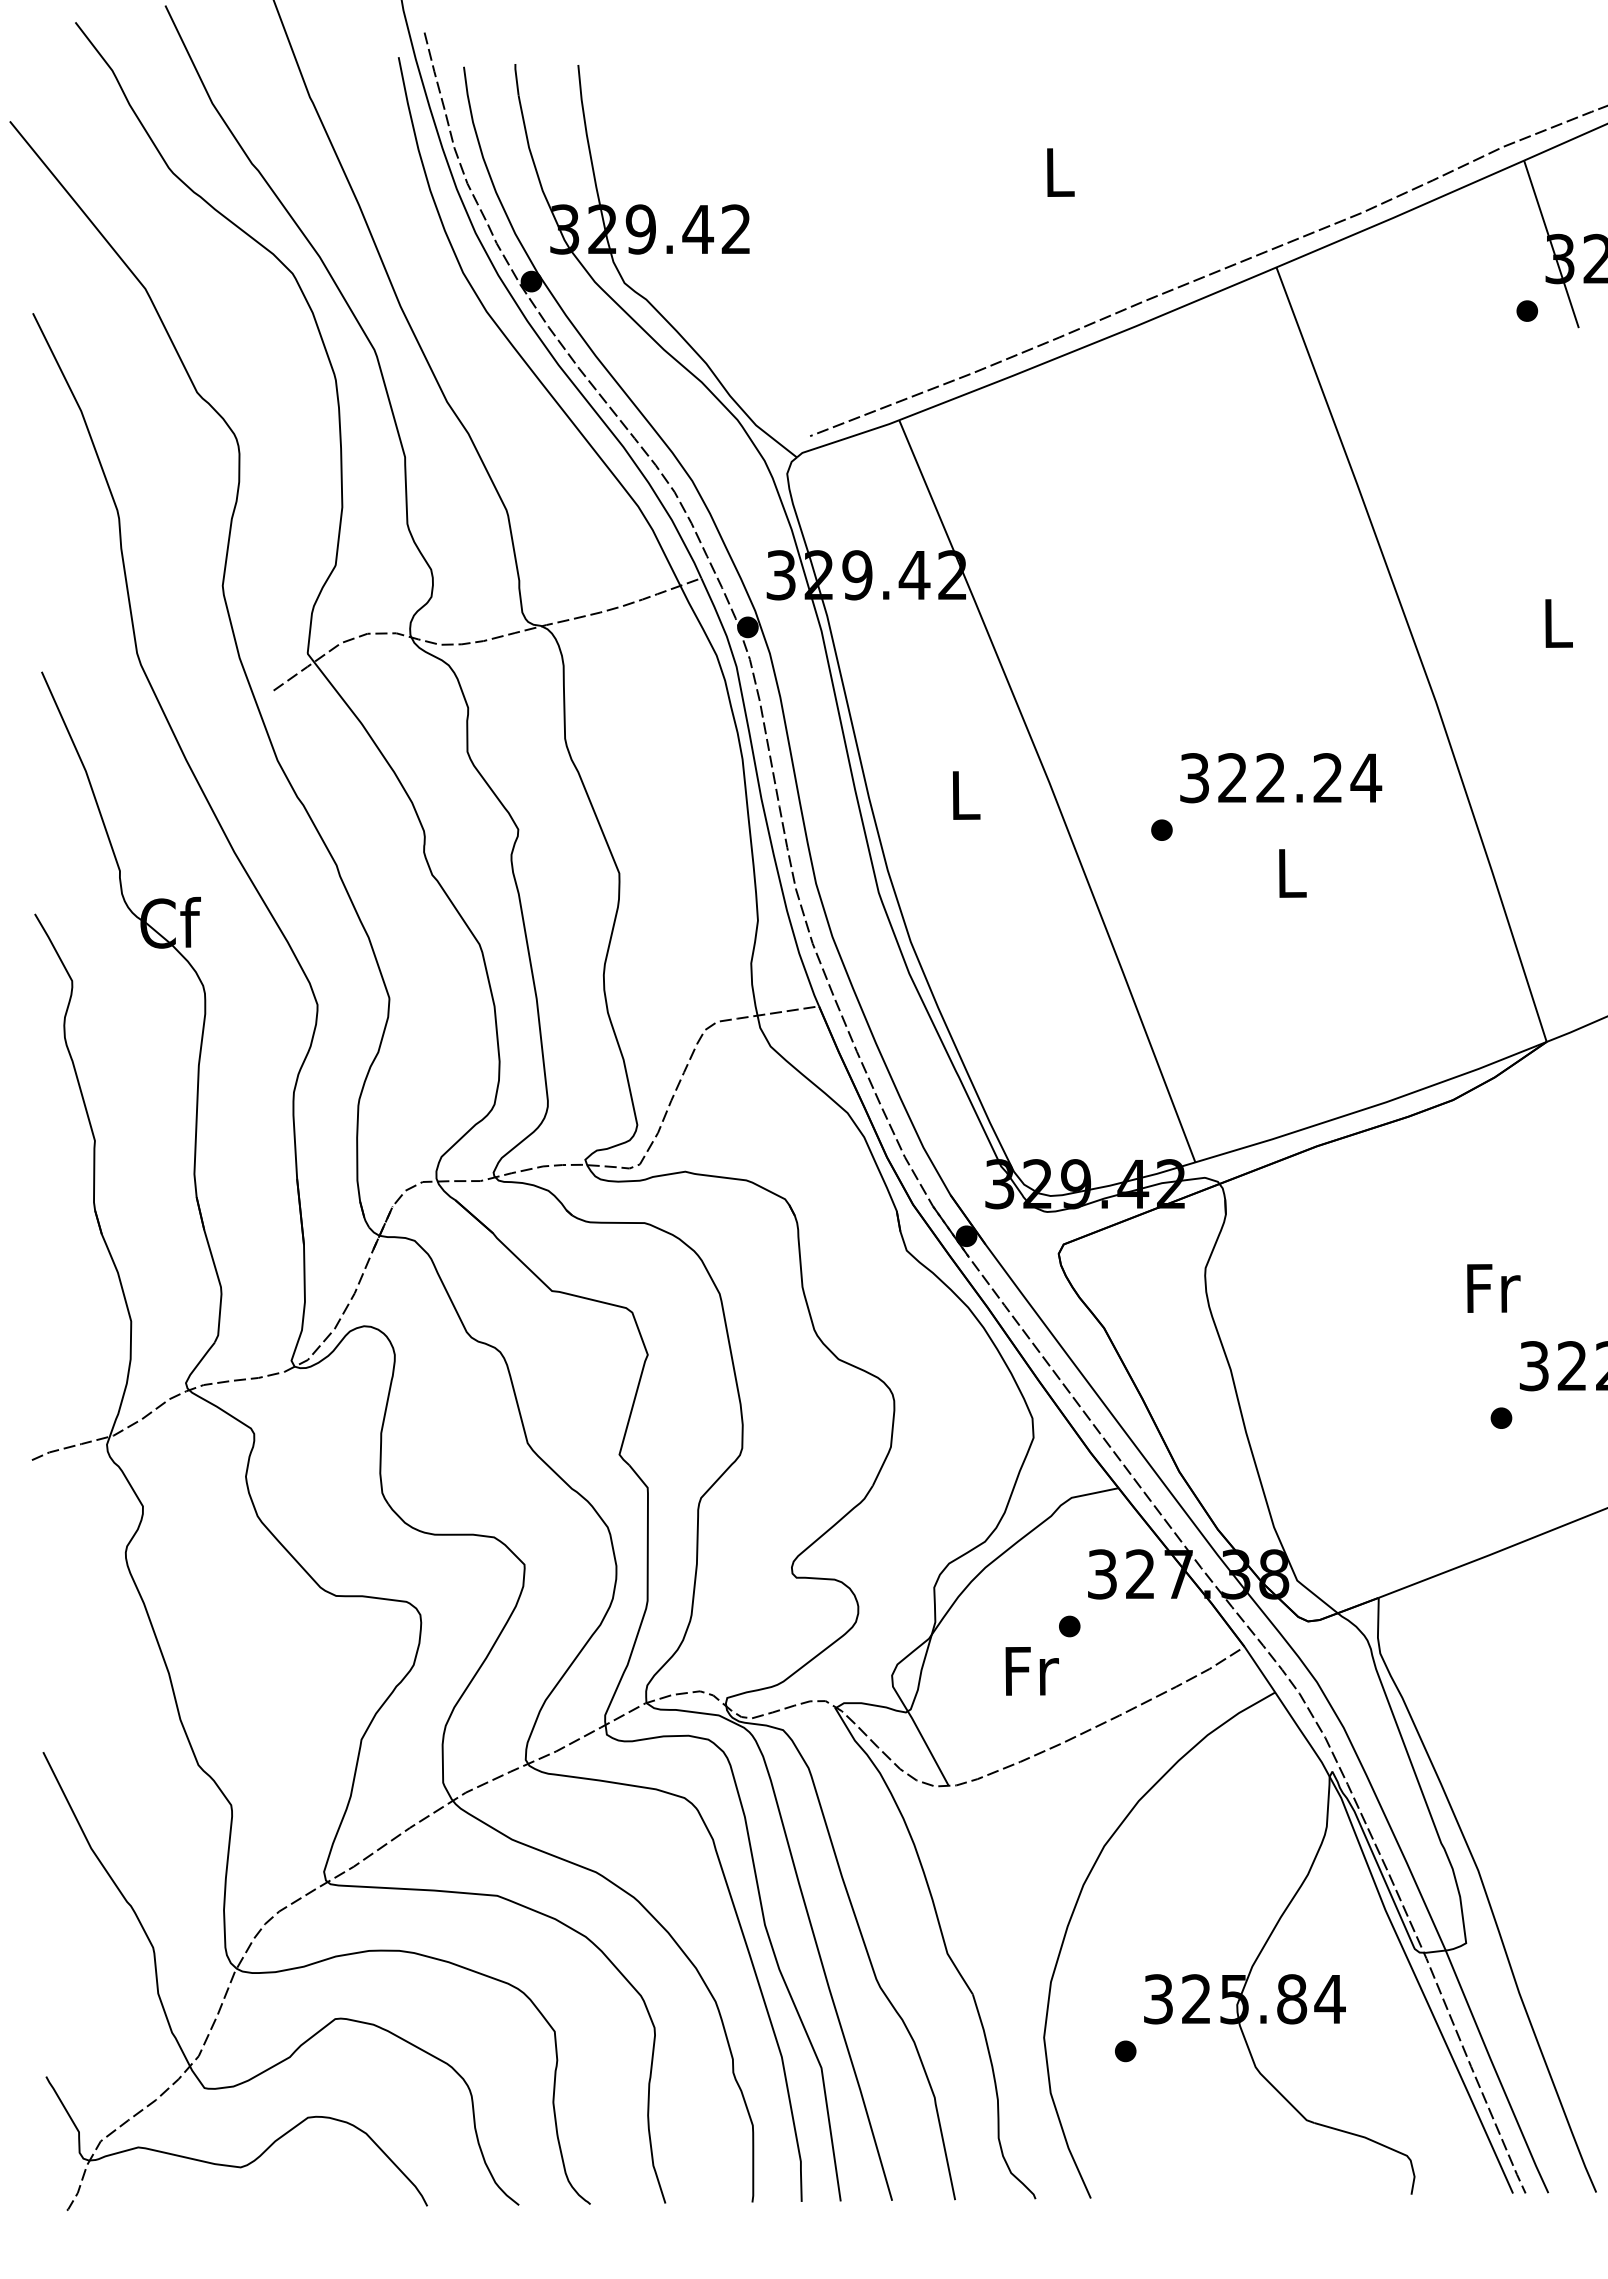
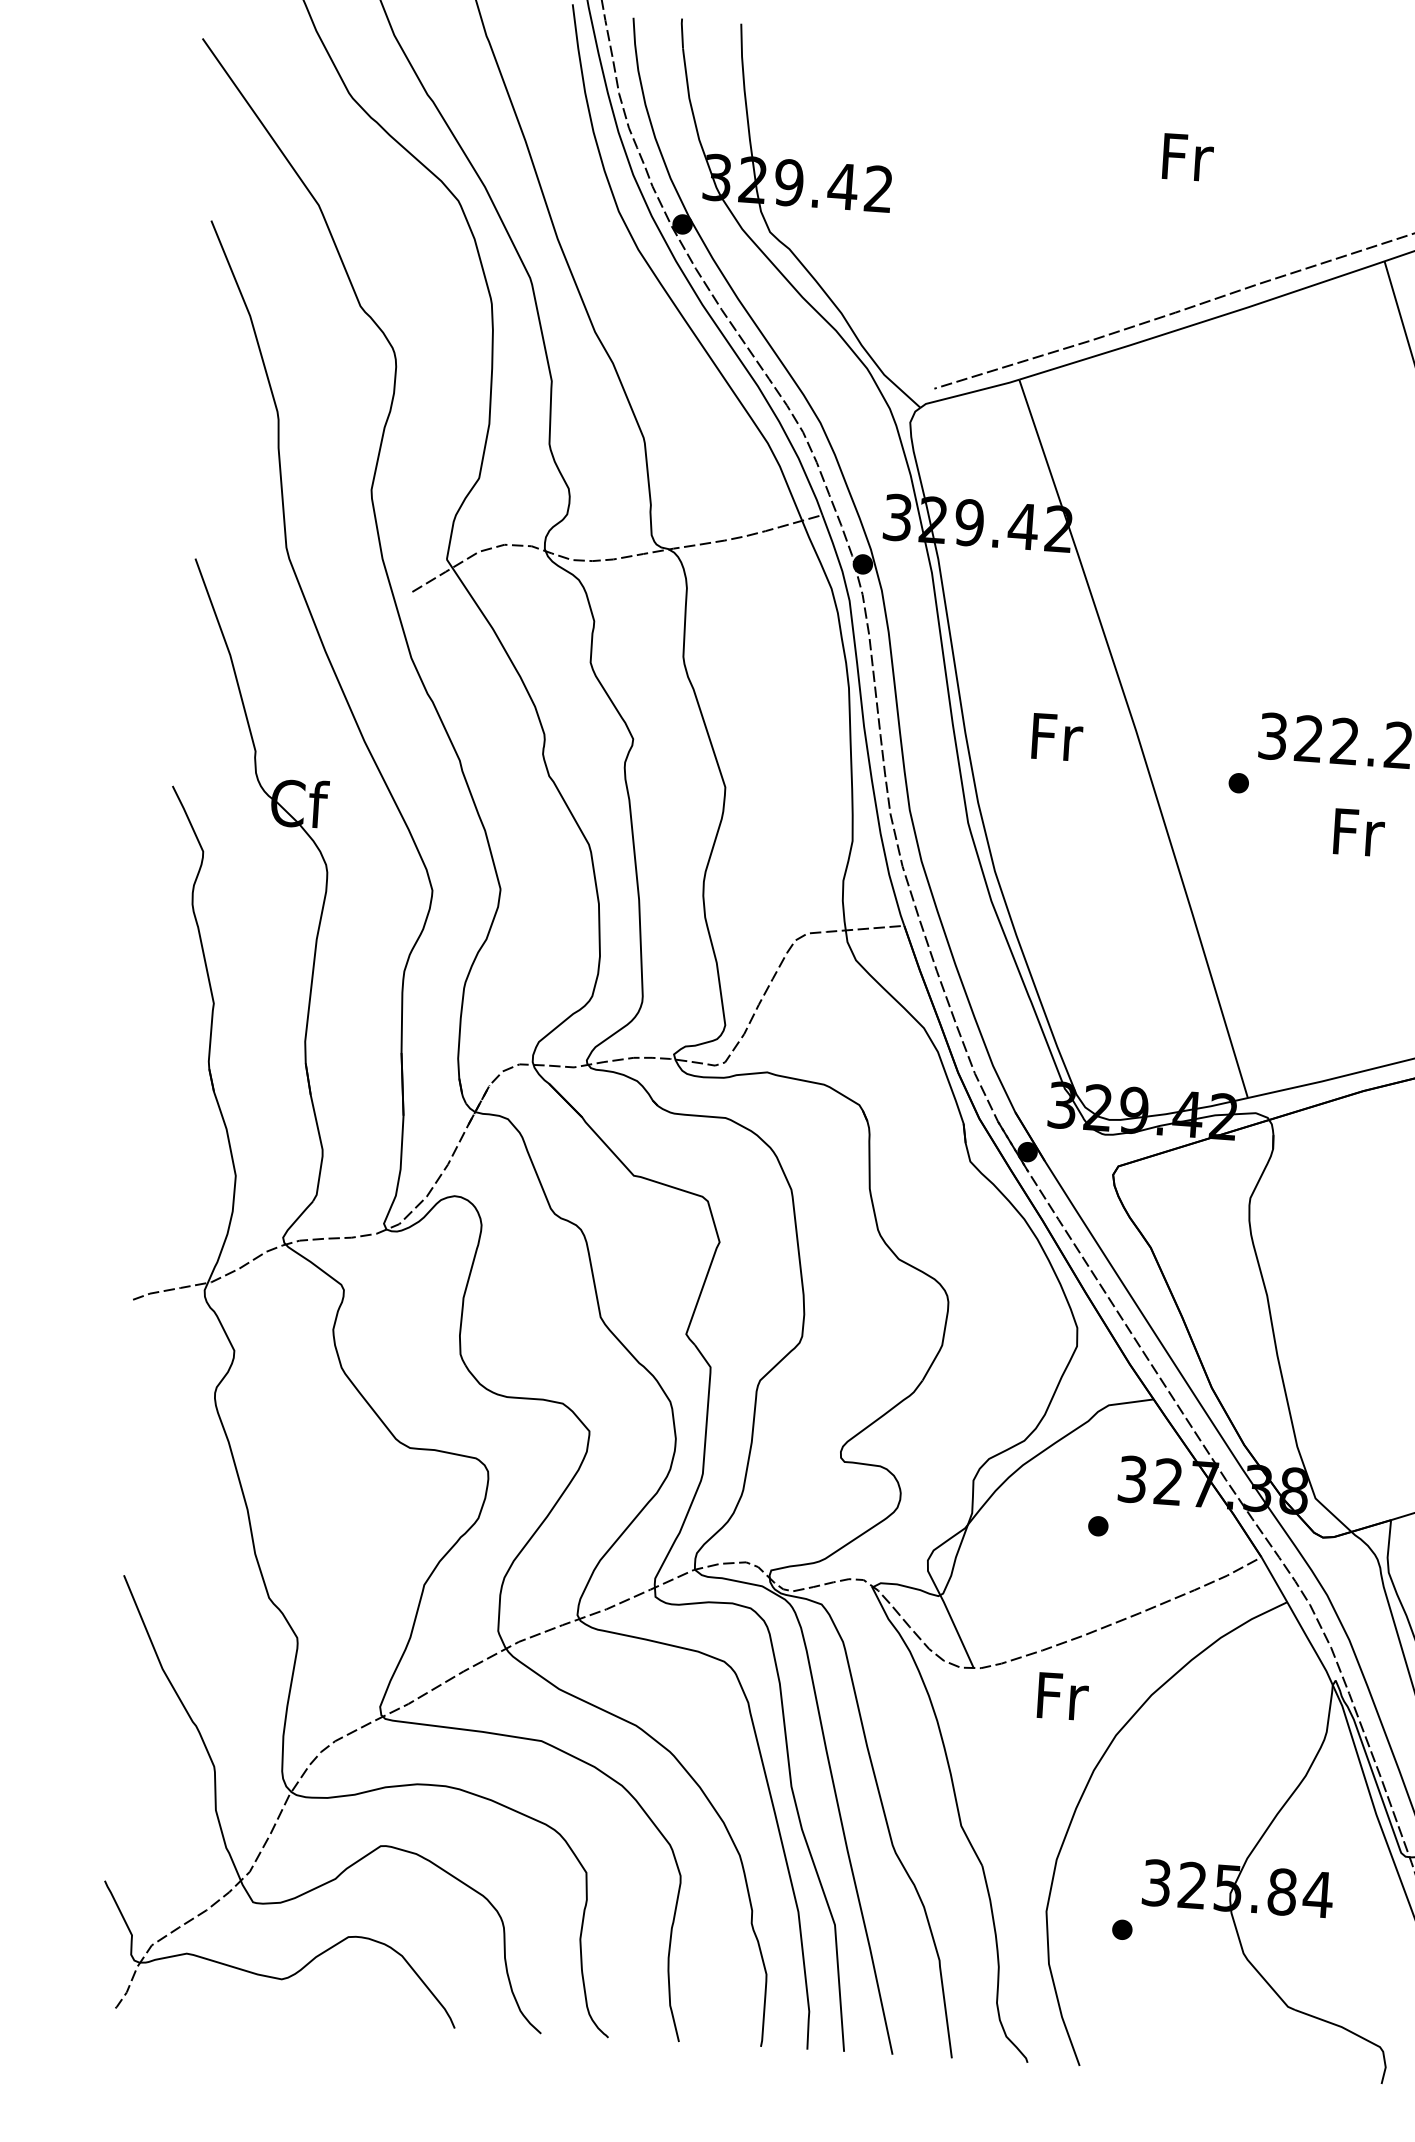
text: (1060, 172) -> (1187, 157), L -> Fr
text: (966, 795) -> (1057, 737), L -> Fr
text: (1292, 873) -> (1358, 832), L -> Fr
text: (1031, 1671) -> (1062, 1696), moved

